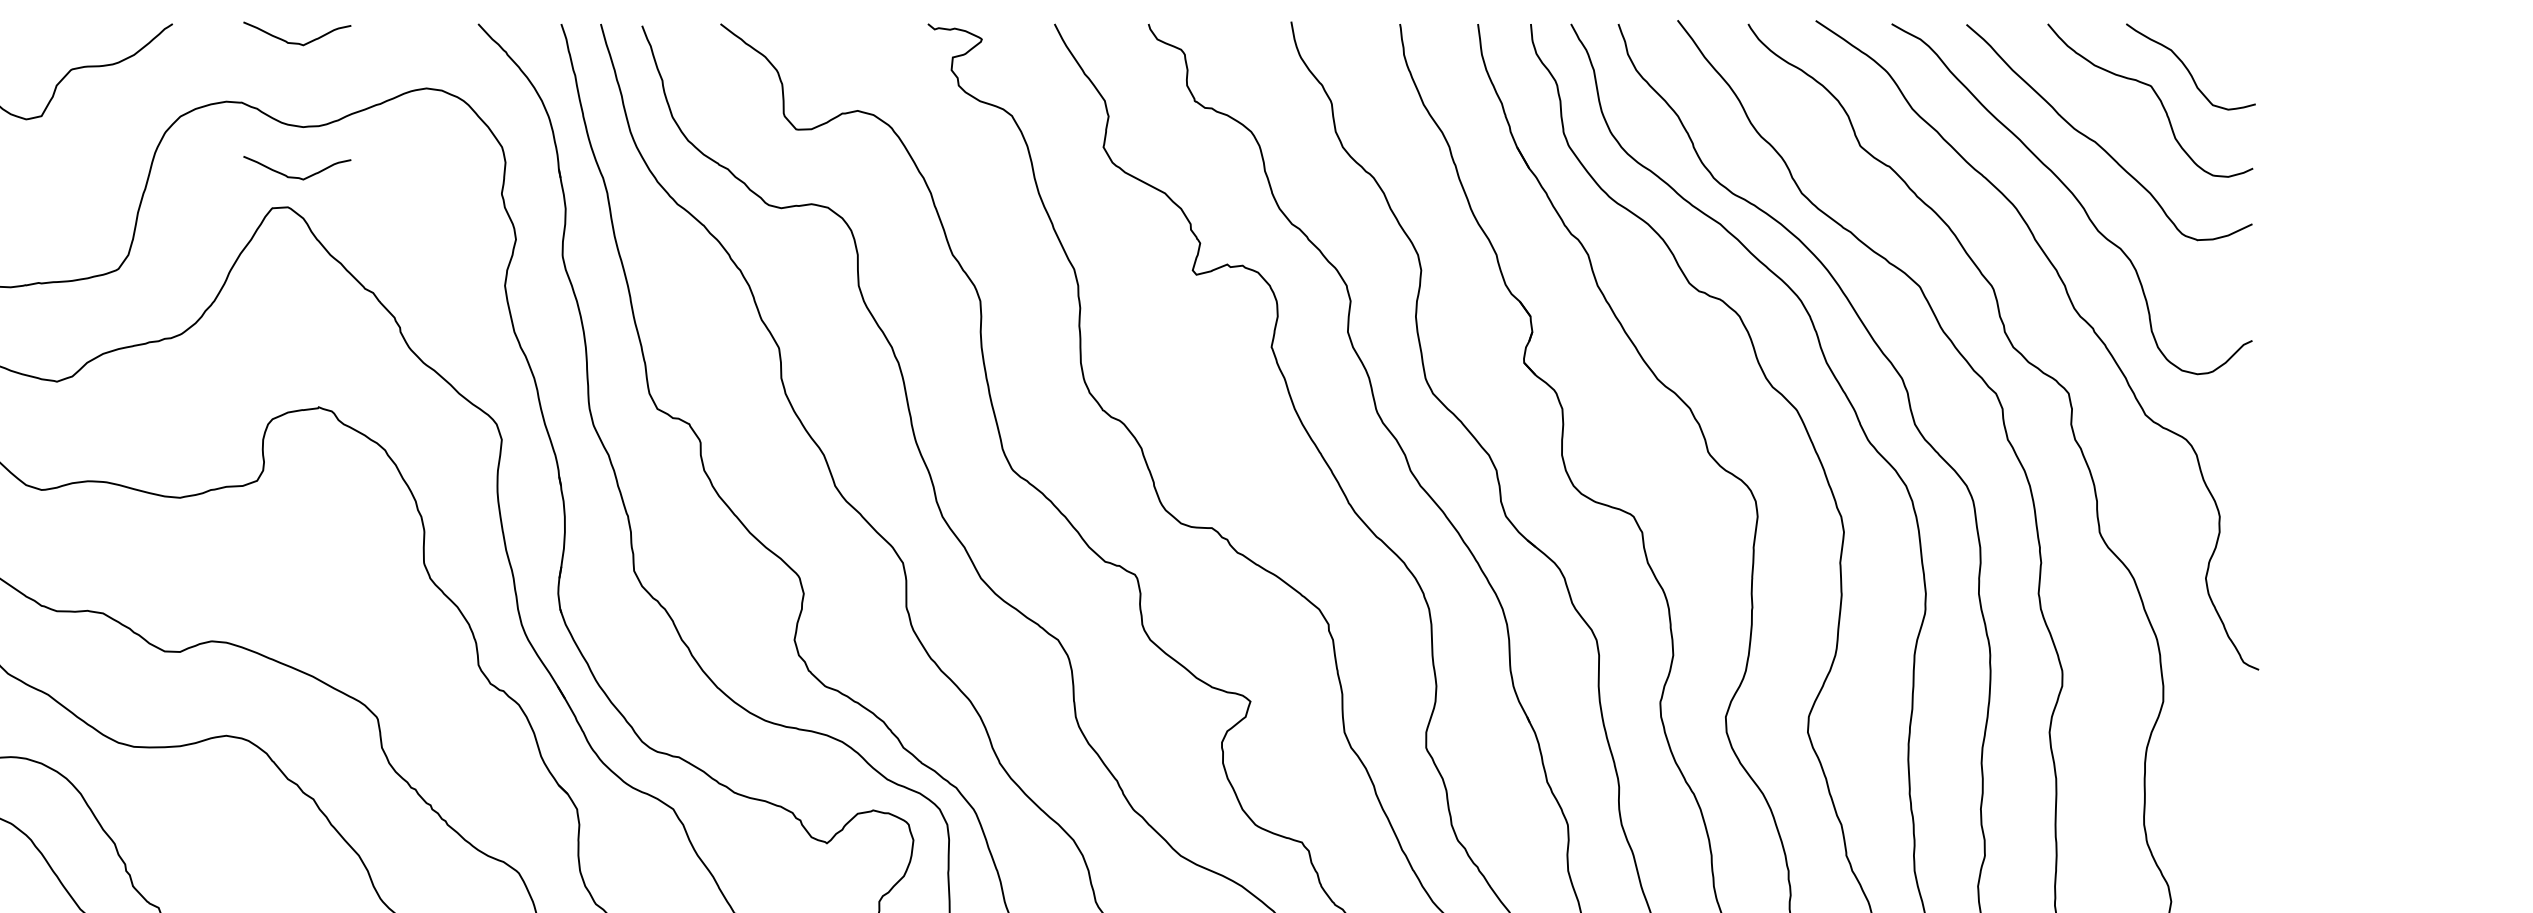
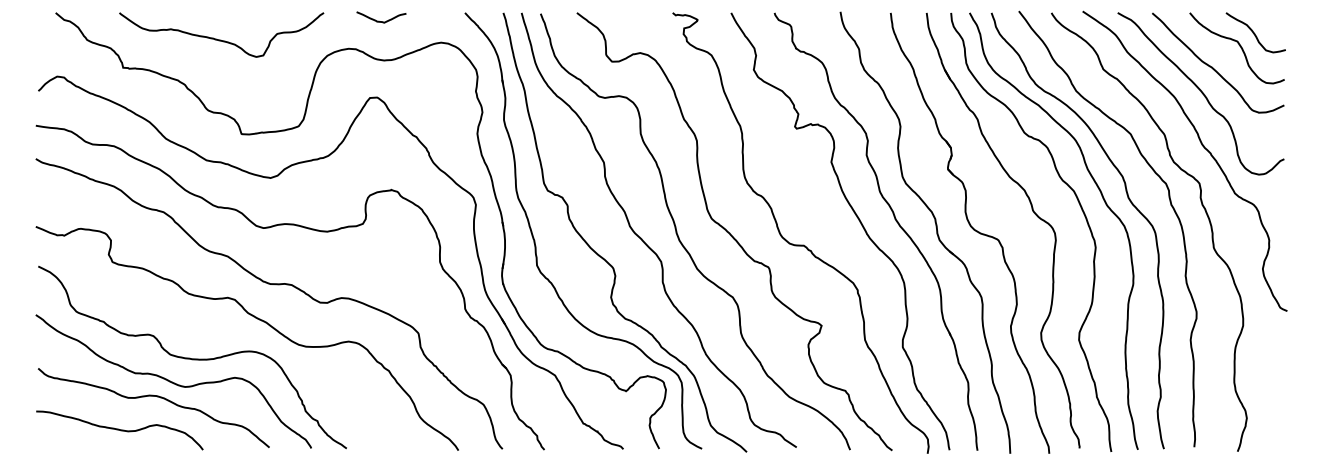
curve: (292, 174) -> (379, 82), removed

